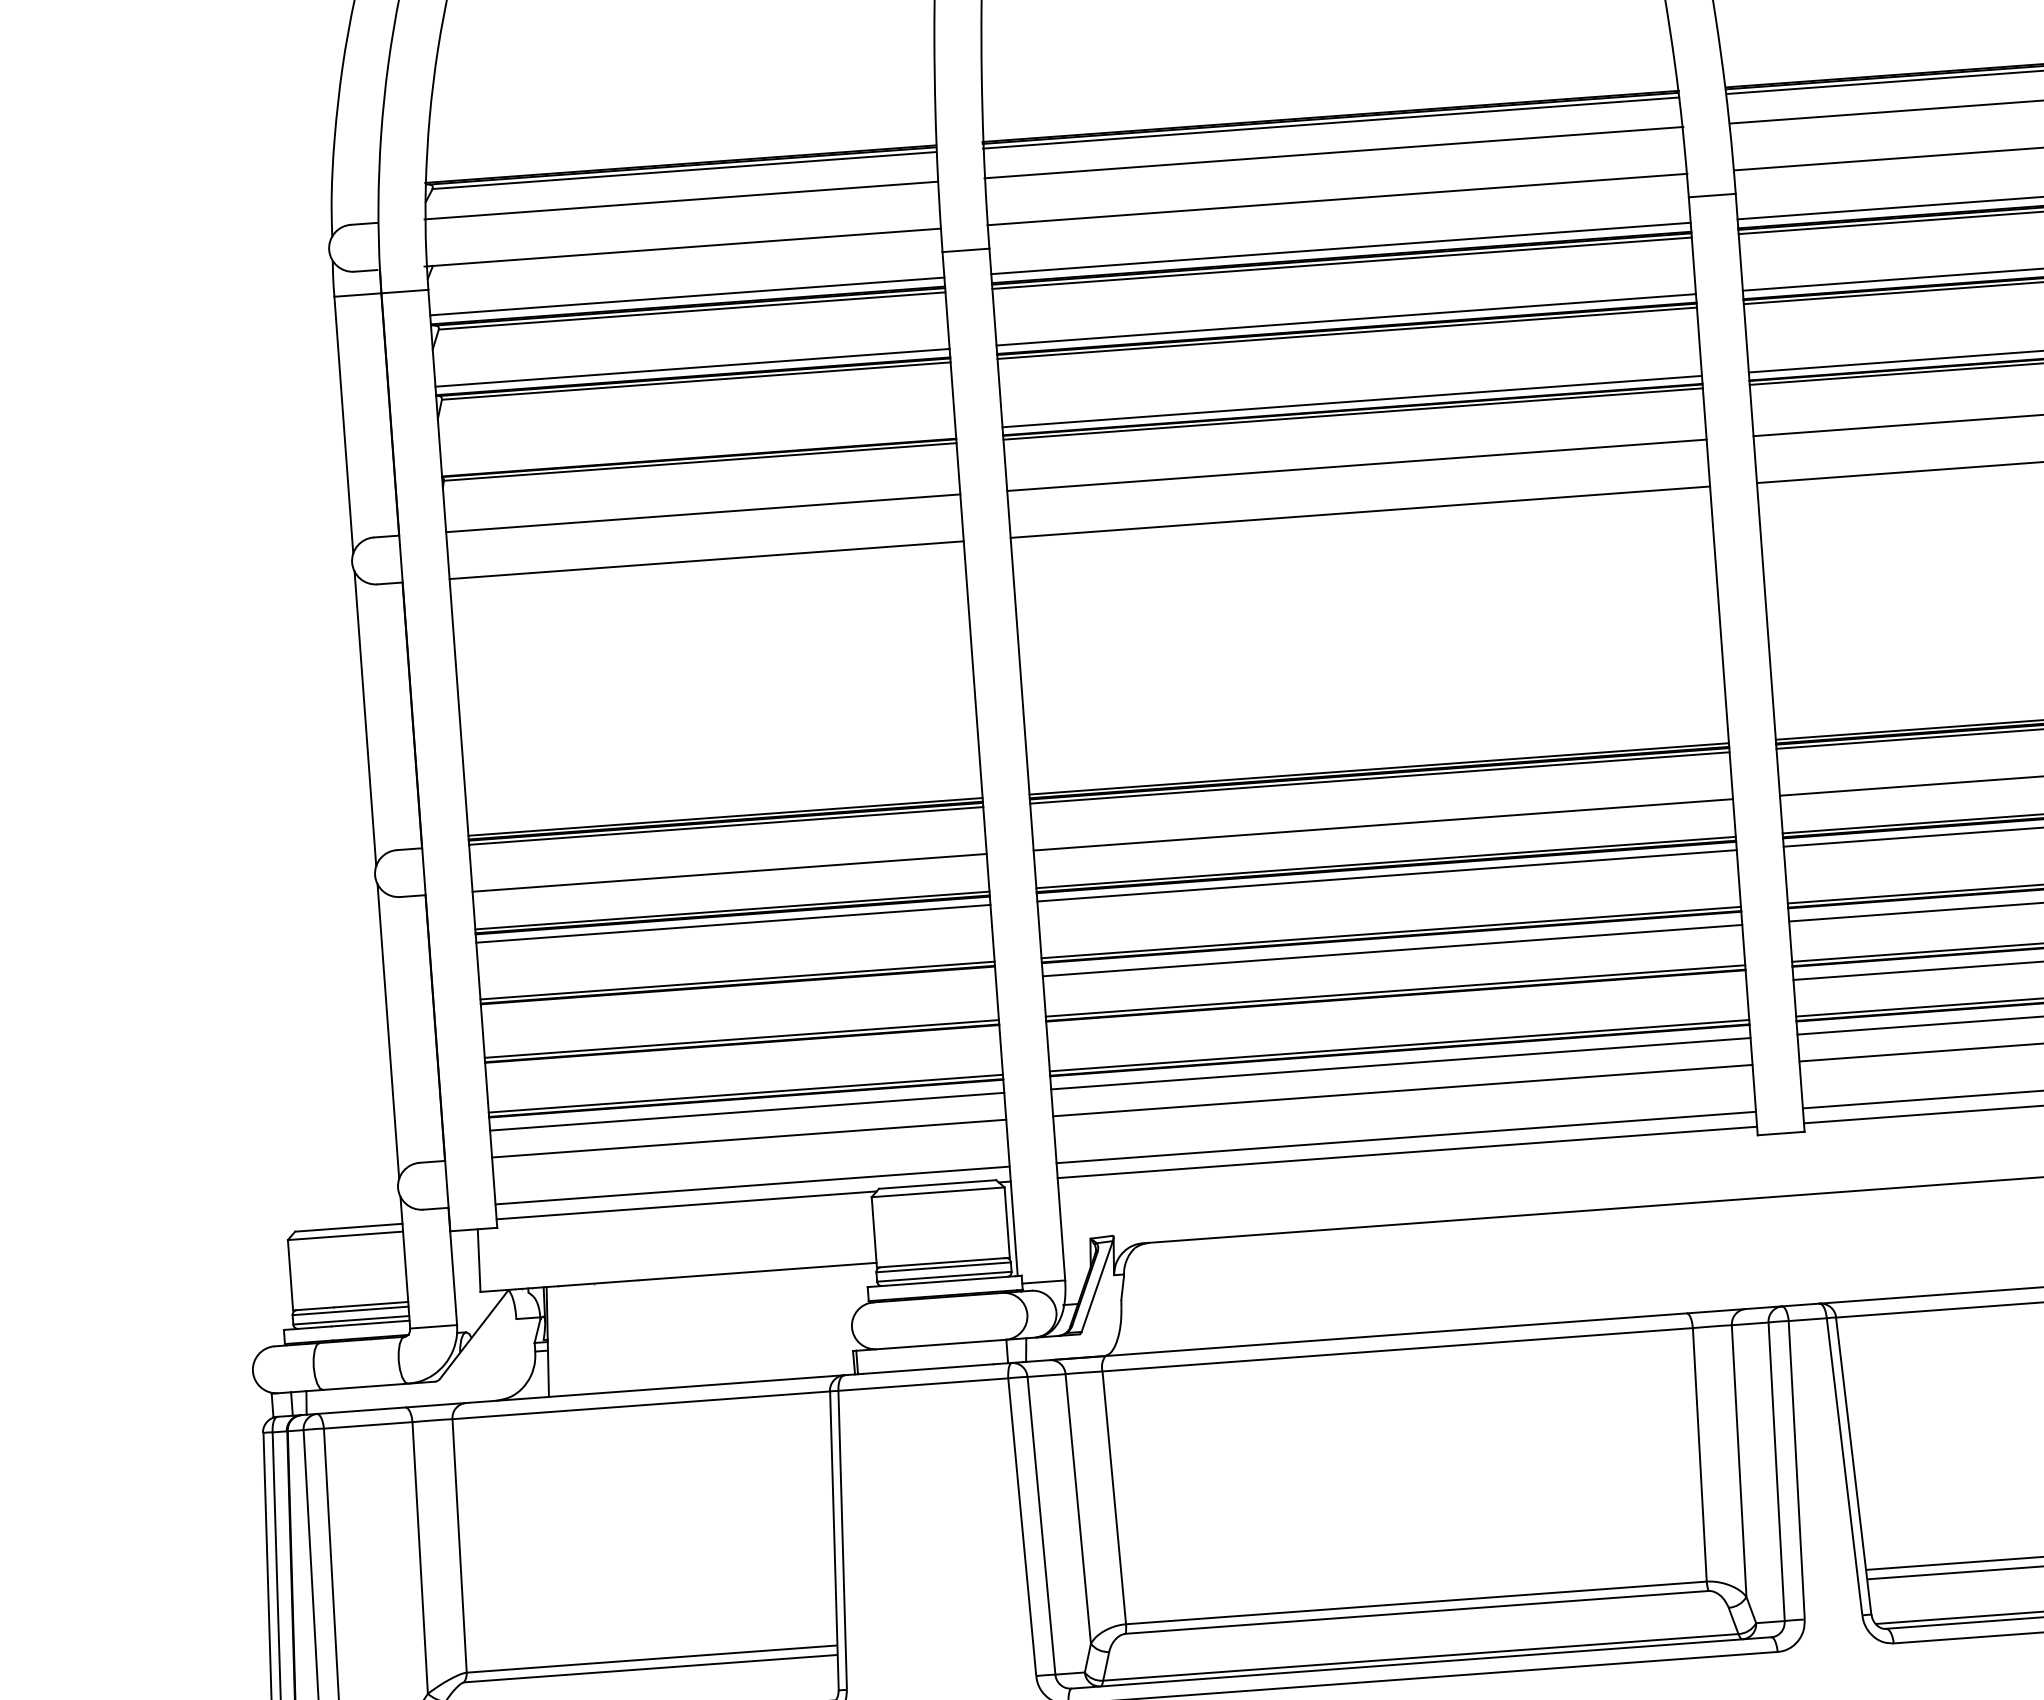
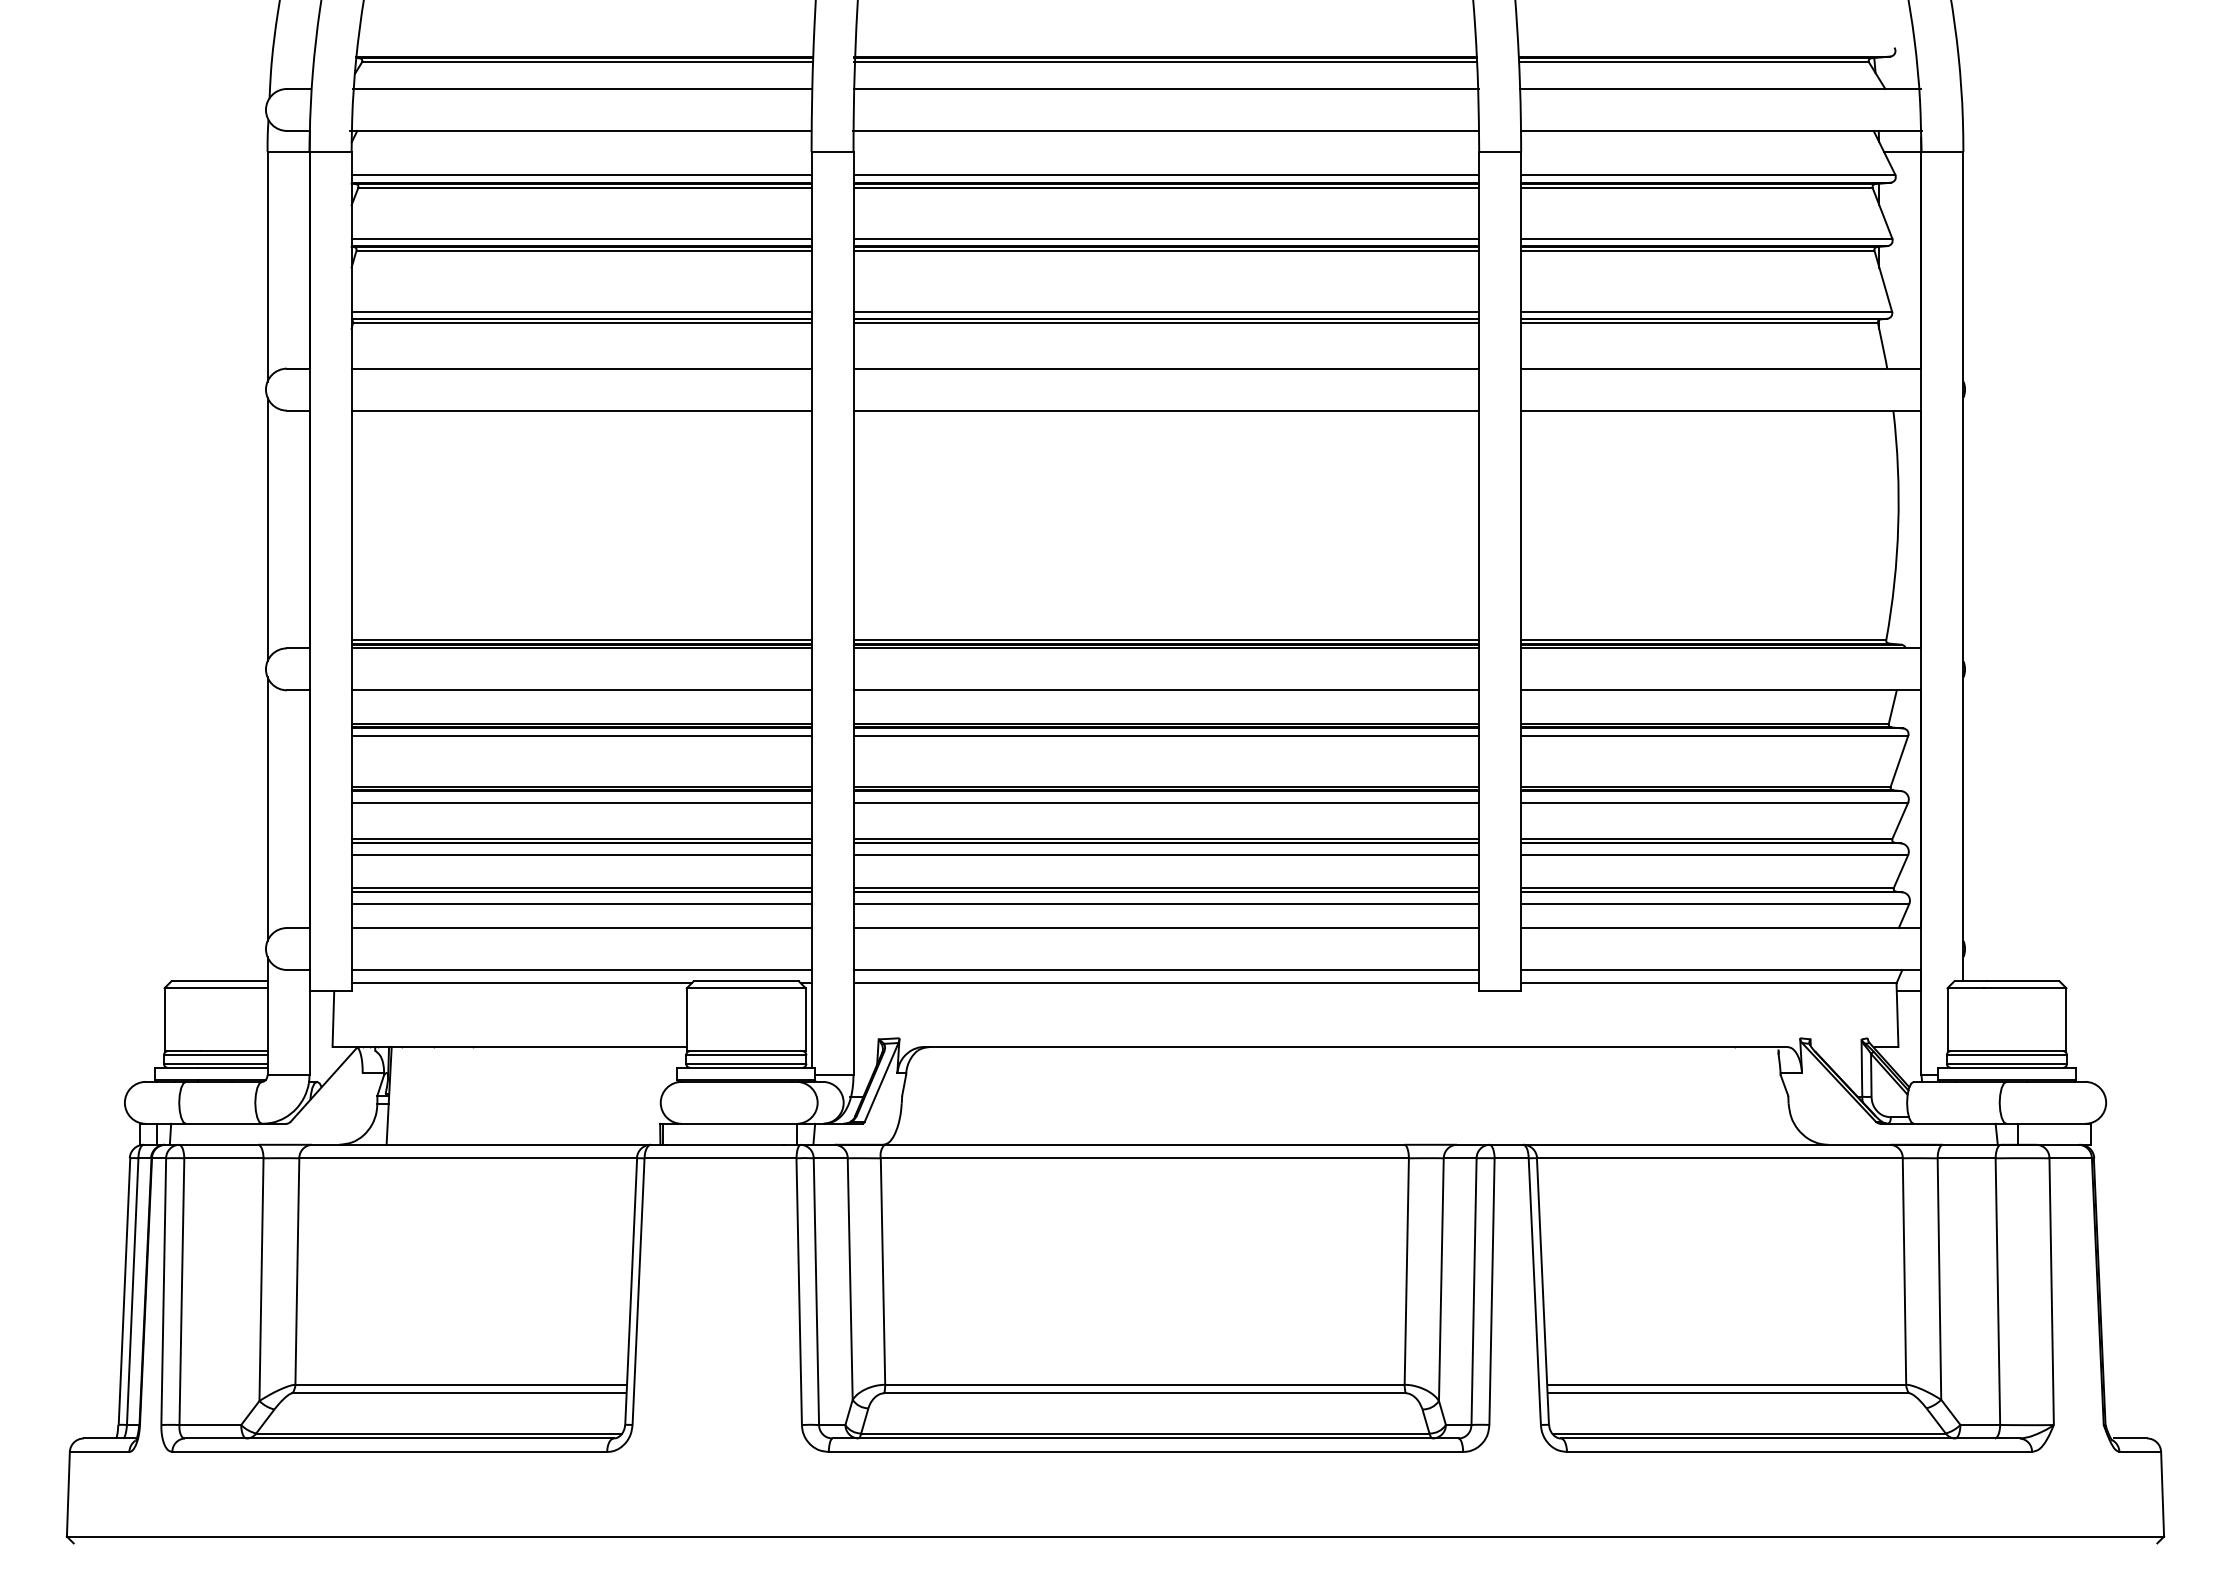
line: (698, 449) -> (581, 311), added
line: (738, 998) -> (581, 802), added
line: (1397, 1009) -> (1166, 855), added
line: (743, 1057) -> (581, 855), added

